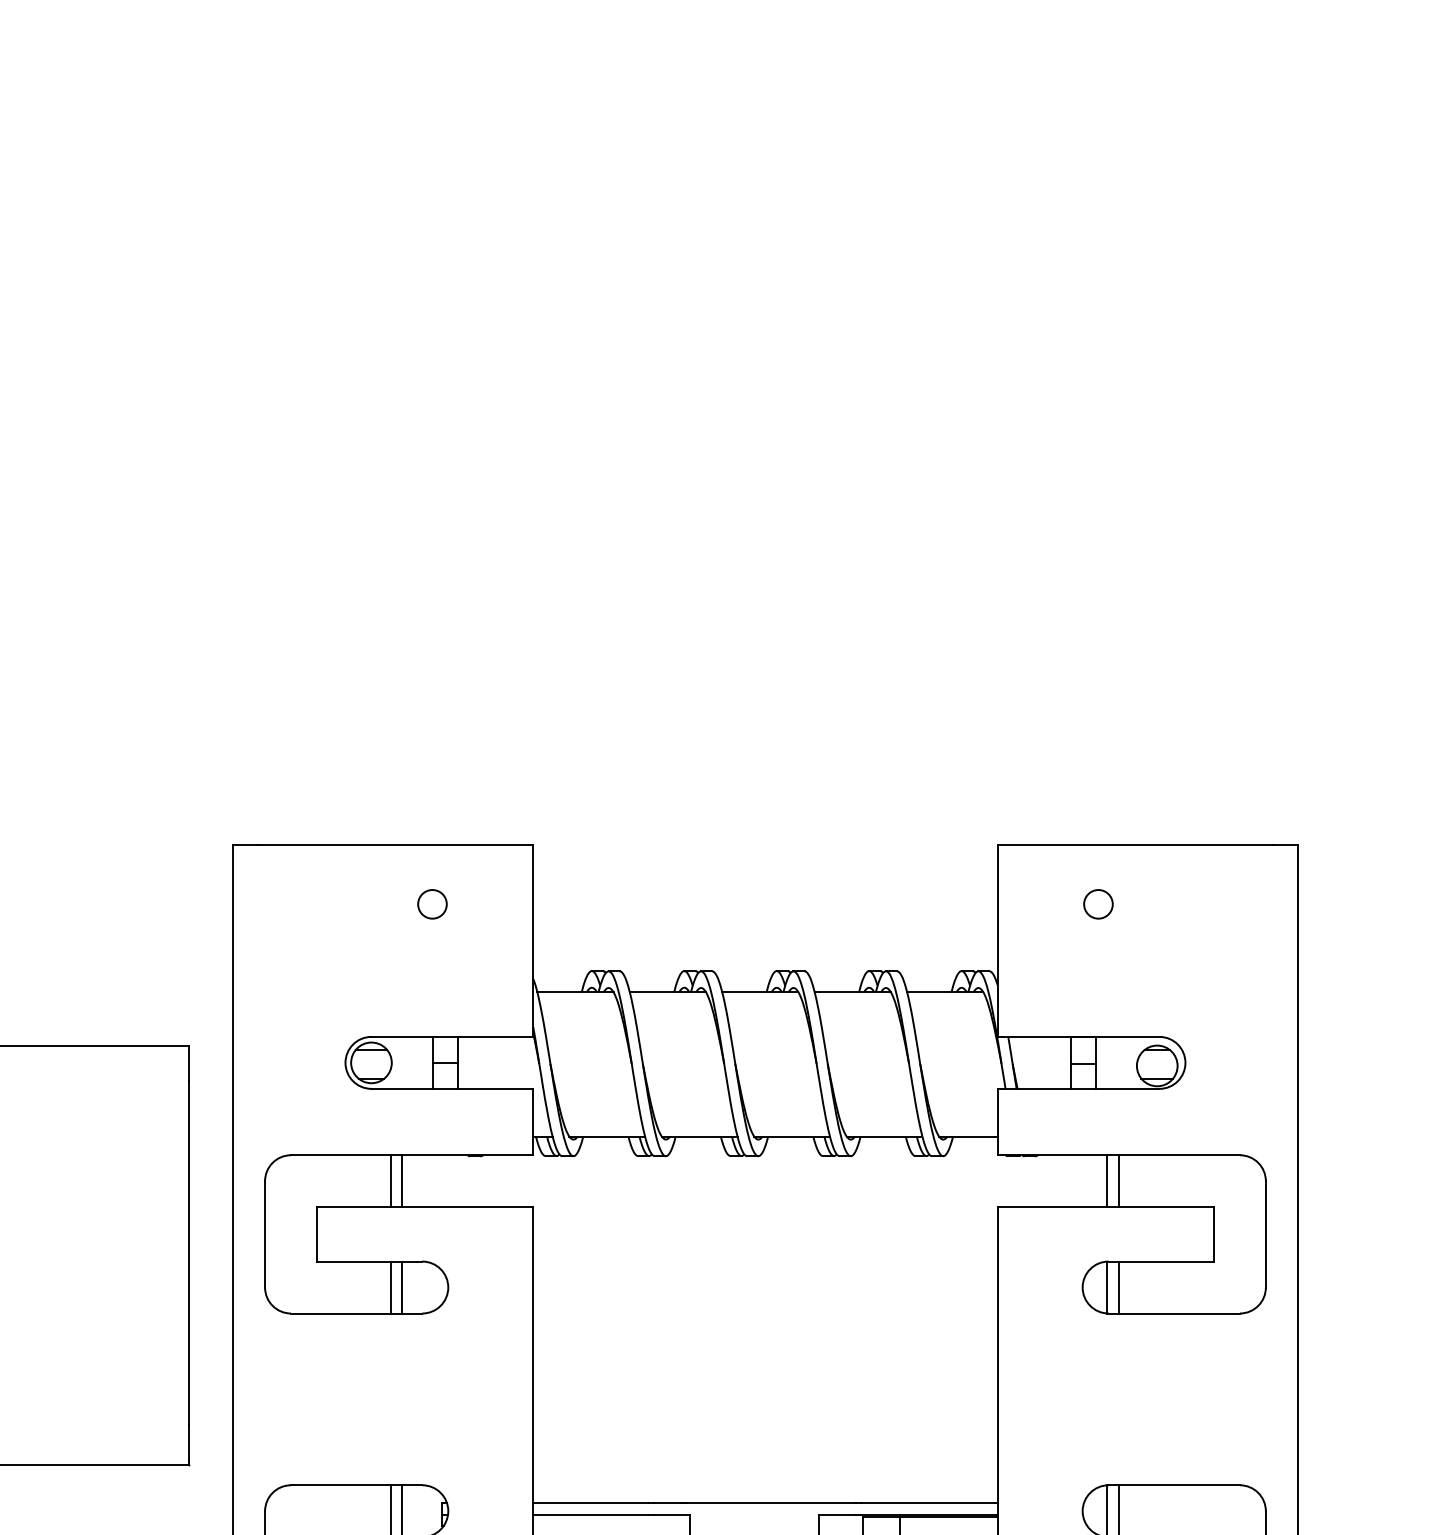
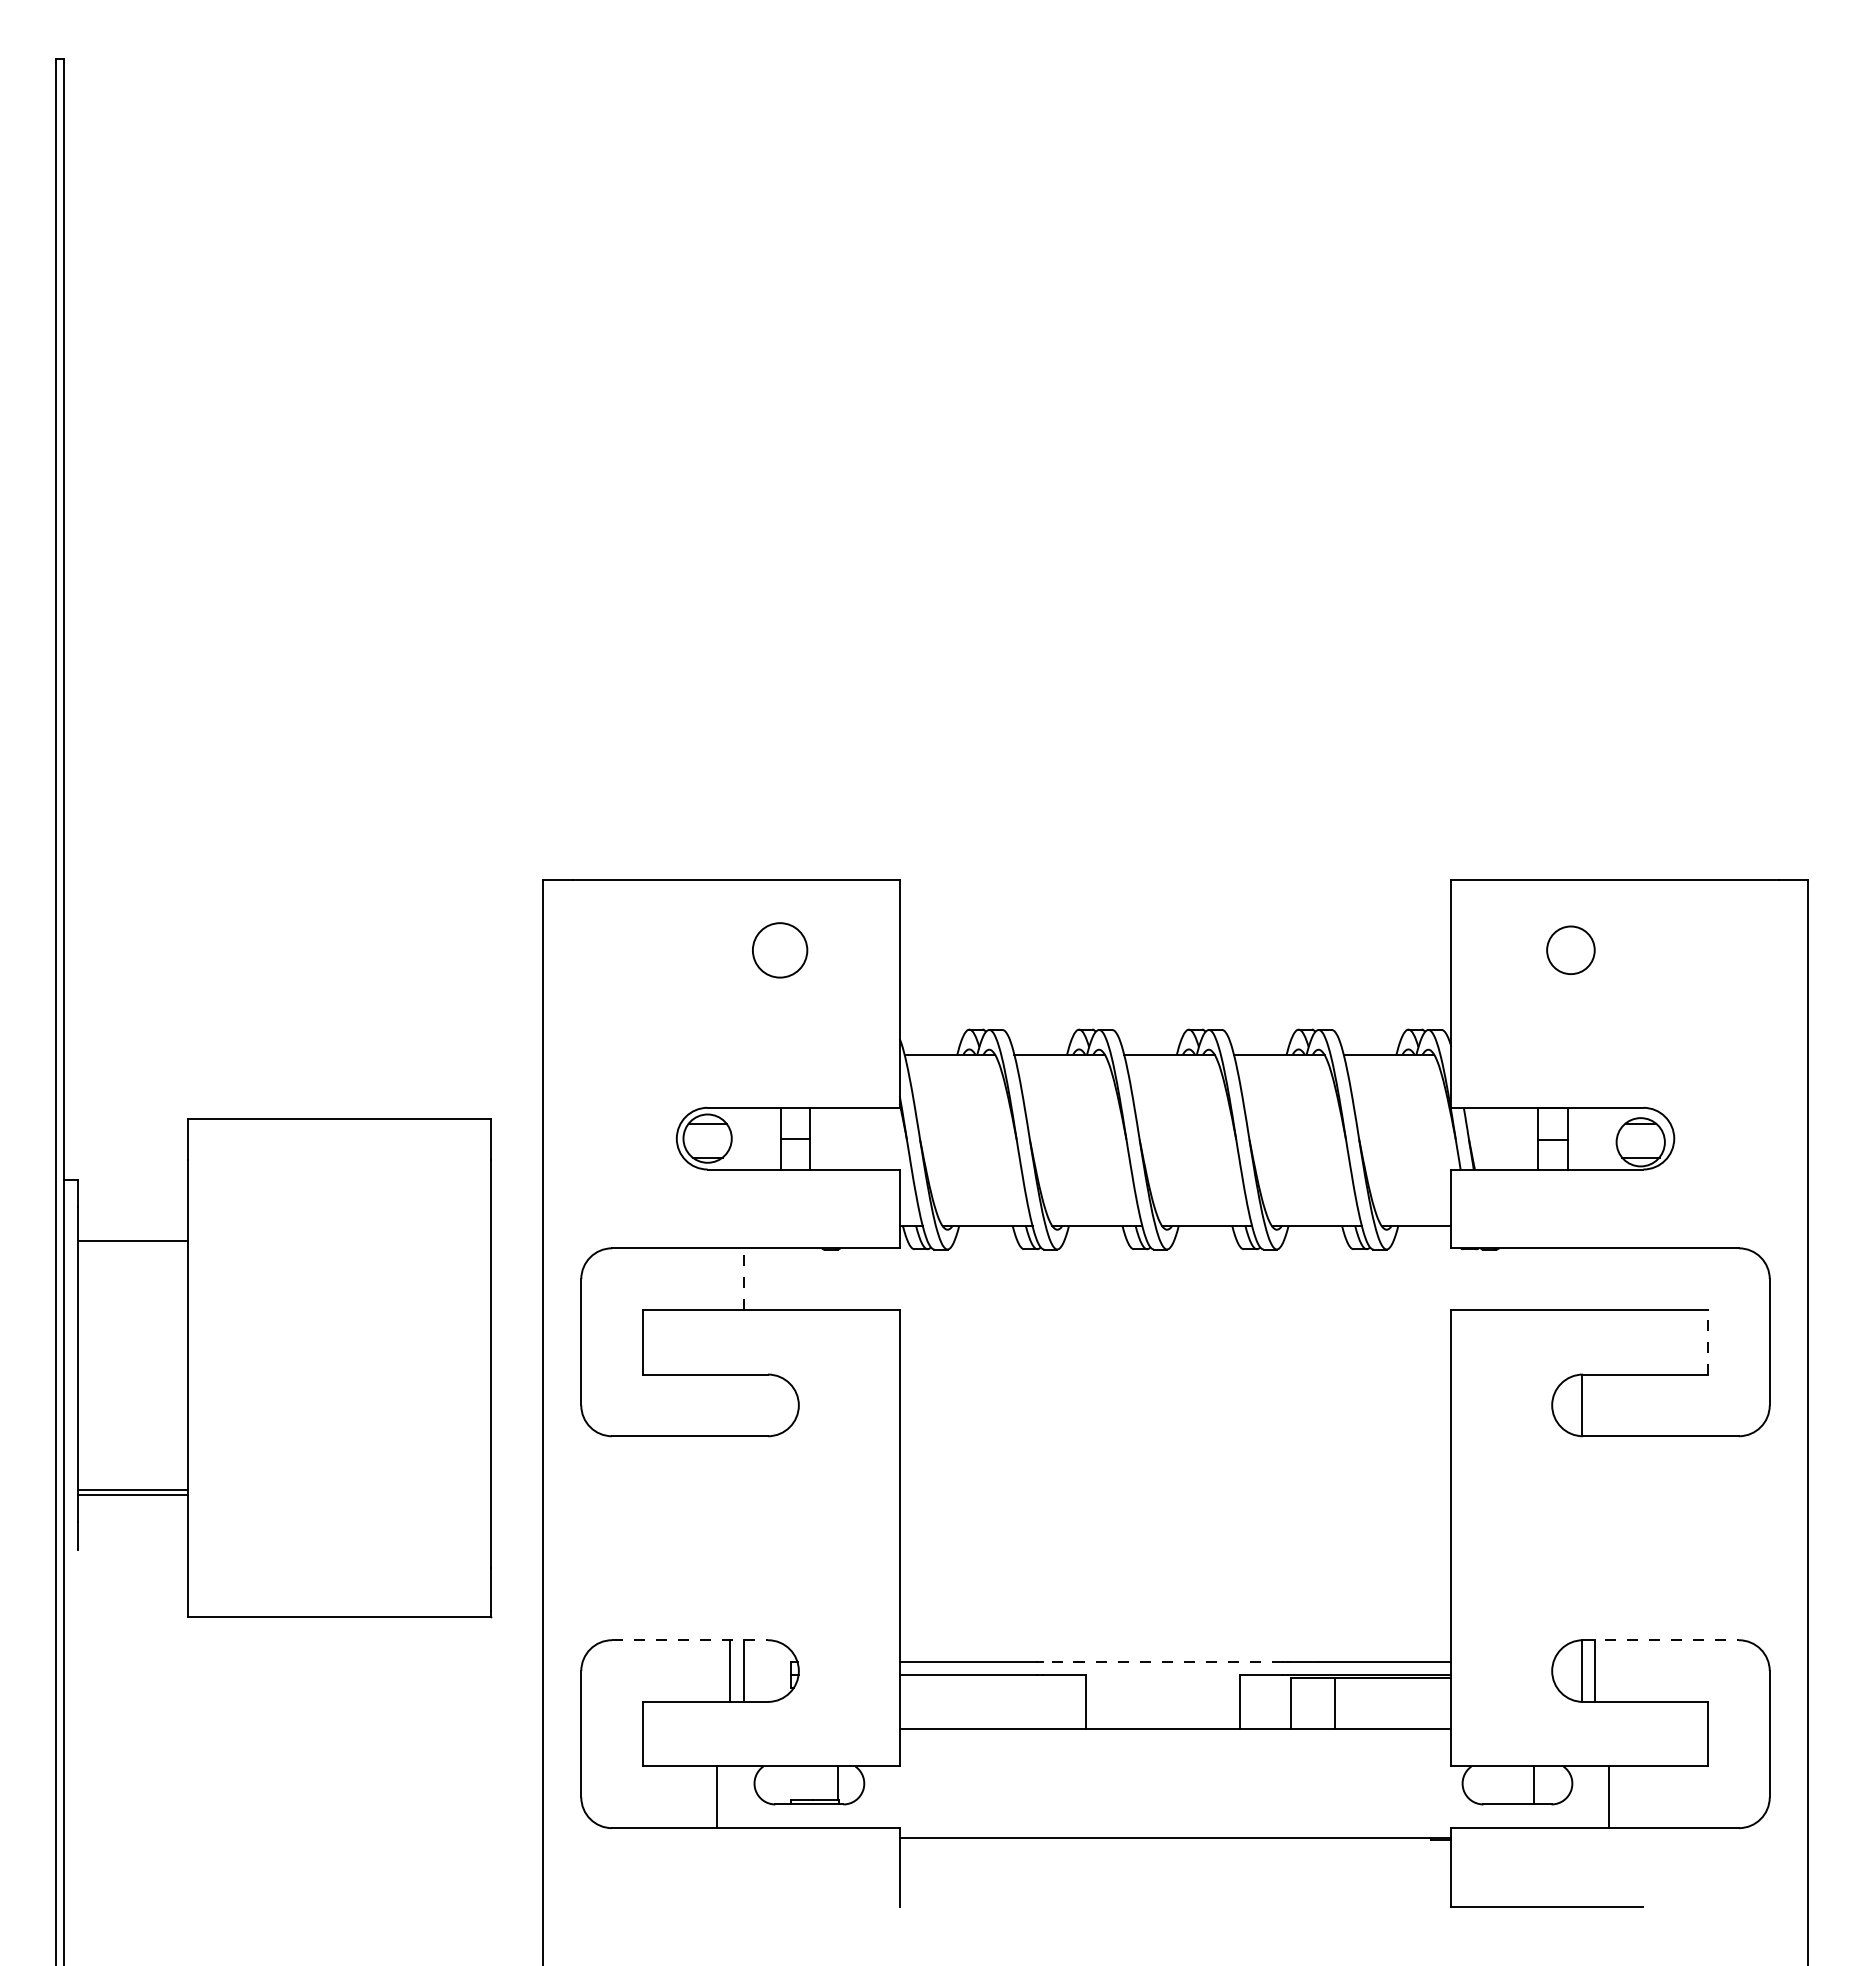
circle: (432, 904) -> (780, 950), size x1.6
circle: (1098, 904) -> (1570, 950), size x1.4
line: (390, 1181) -> (730, 1279), removed
line: (402, 1181) -> (744, 1279), solid -> dashed
line: (1107, 1181) -> (1581, 1279), removed
line: (1119, 1181) -> (1595, 1279), removed
line: (1214, 1233) -> (1708, 1341), solid -> dashed
line: (390, 1287) -> (730, 1405), removed
line: (402, 1287) -> (744, 1405), removed
line: (1119, 1287) -> (1595, 1405), removed
line: (357, 1485) -> (690, 1640), solid -> dashed
line: (1173, 1485) -> (1660, 1640), solid -> dashed
line: (754, 1503) -> (1162, 1661), solid -> dashed

